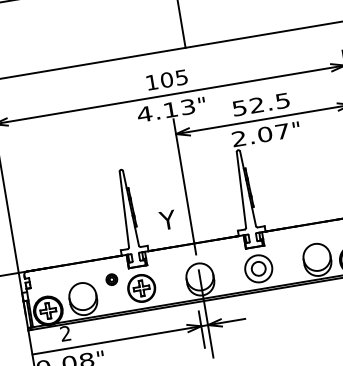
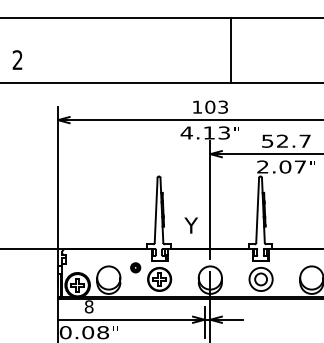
text: (180, 76) -> (222, 106), 105 -> 103
text: (281, 100) -> (304, 140), 52.5 -> 52.7
text: (64, 333) -> (88, 306), 2 -> 8

